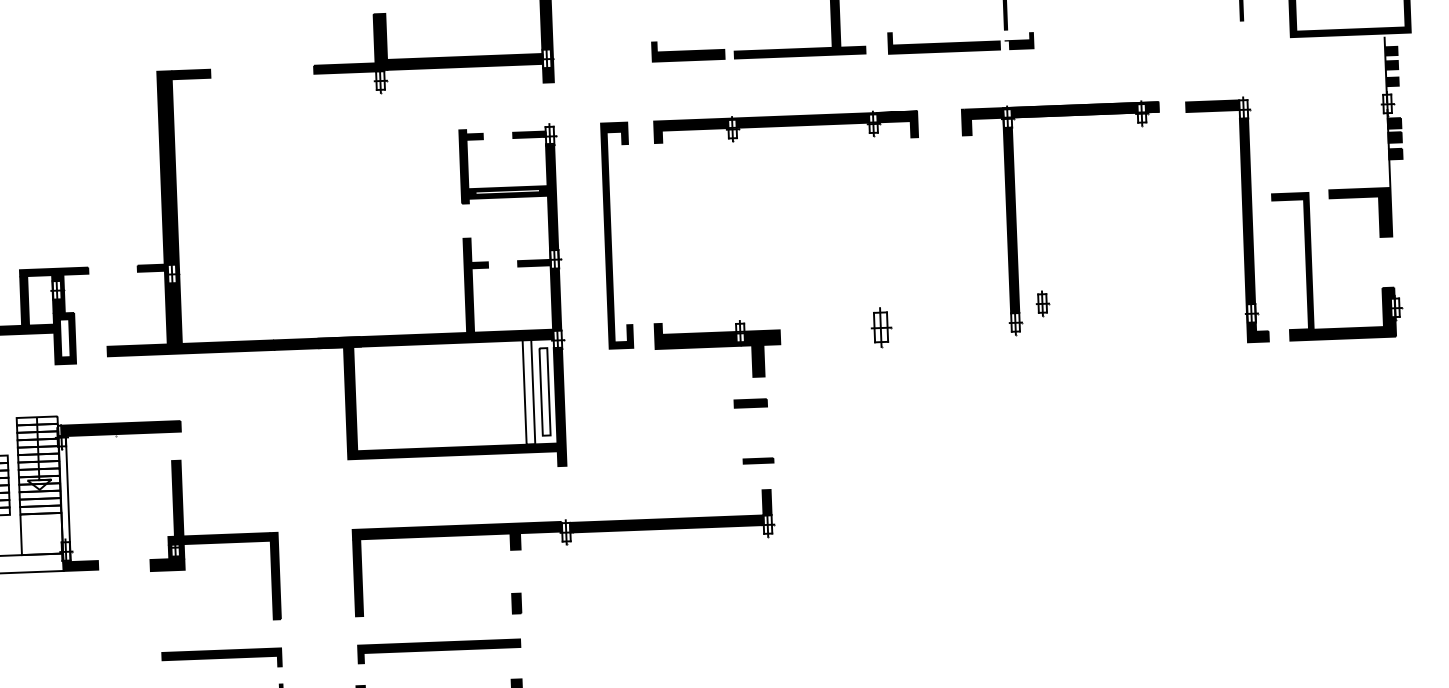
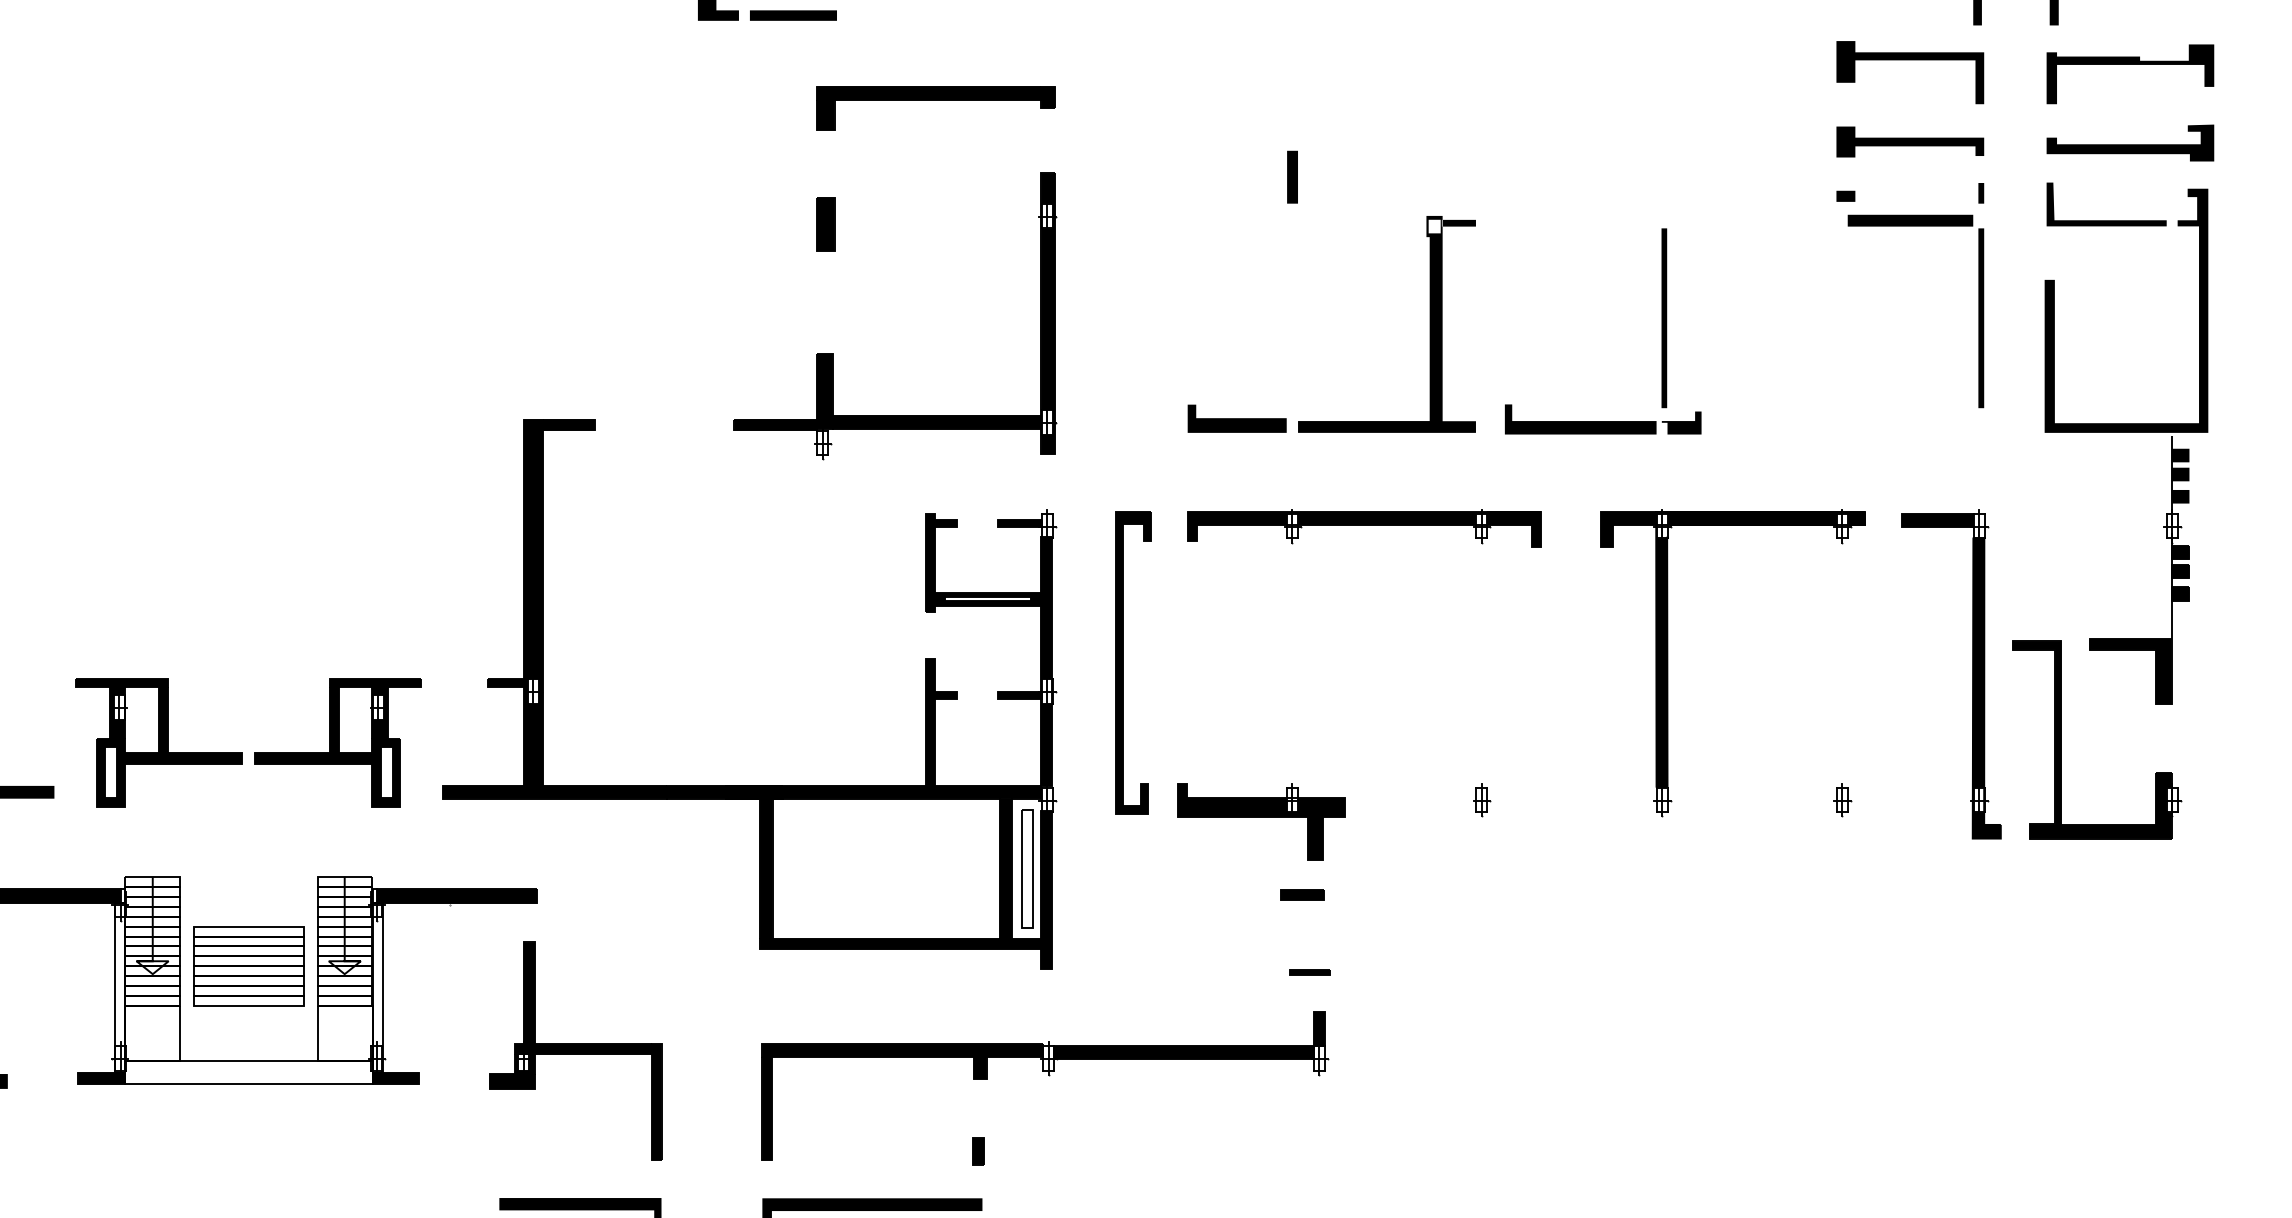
part: (1042, 303) -> (1842, 800), moved
part: (881, 327) -> (1482, 800), size x0.62
fill: (528, 392) -> (1005, 868), added

